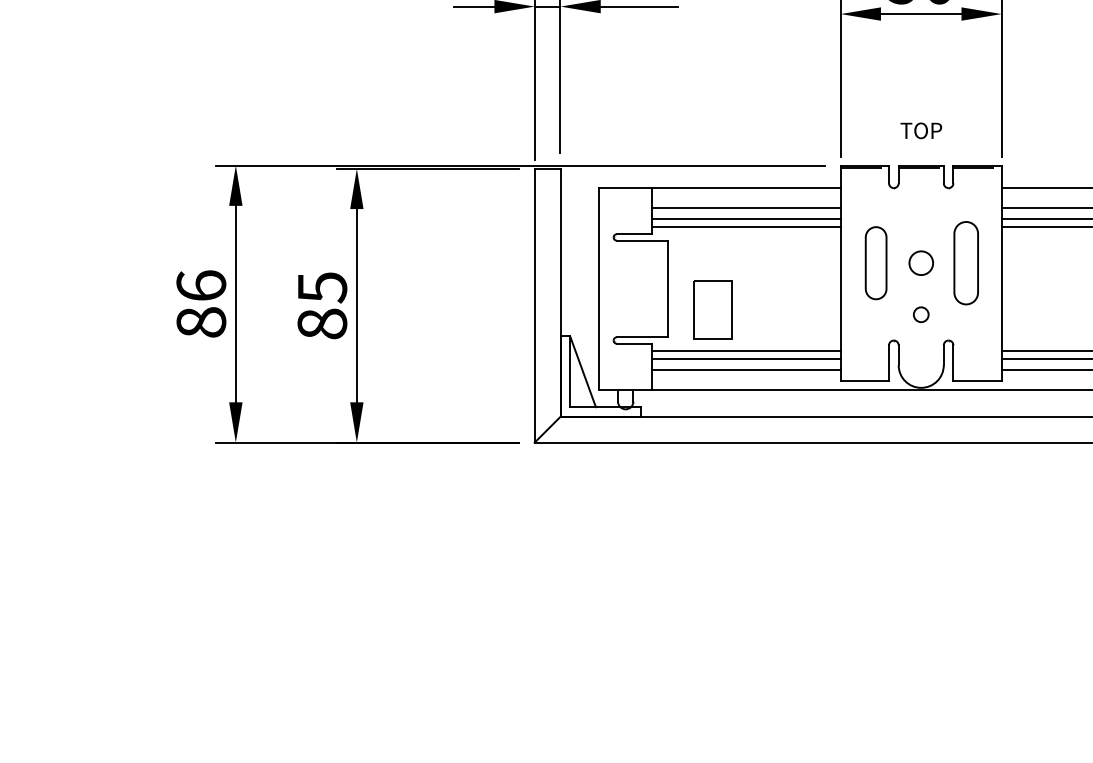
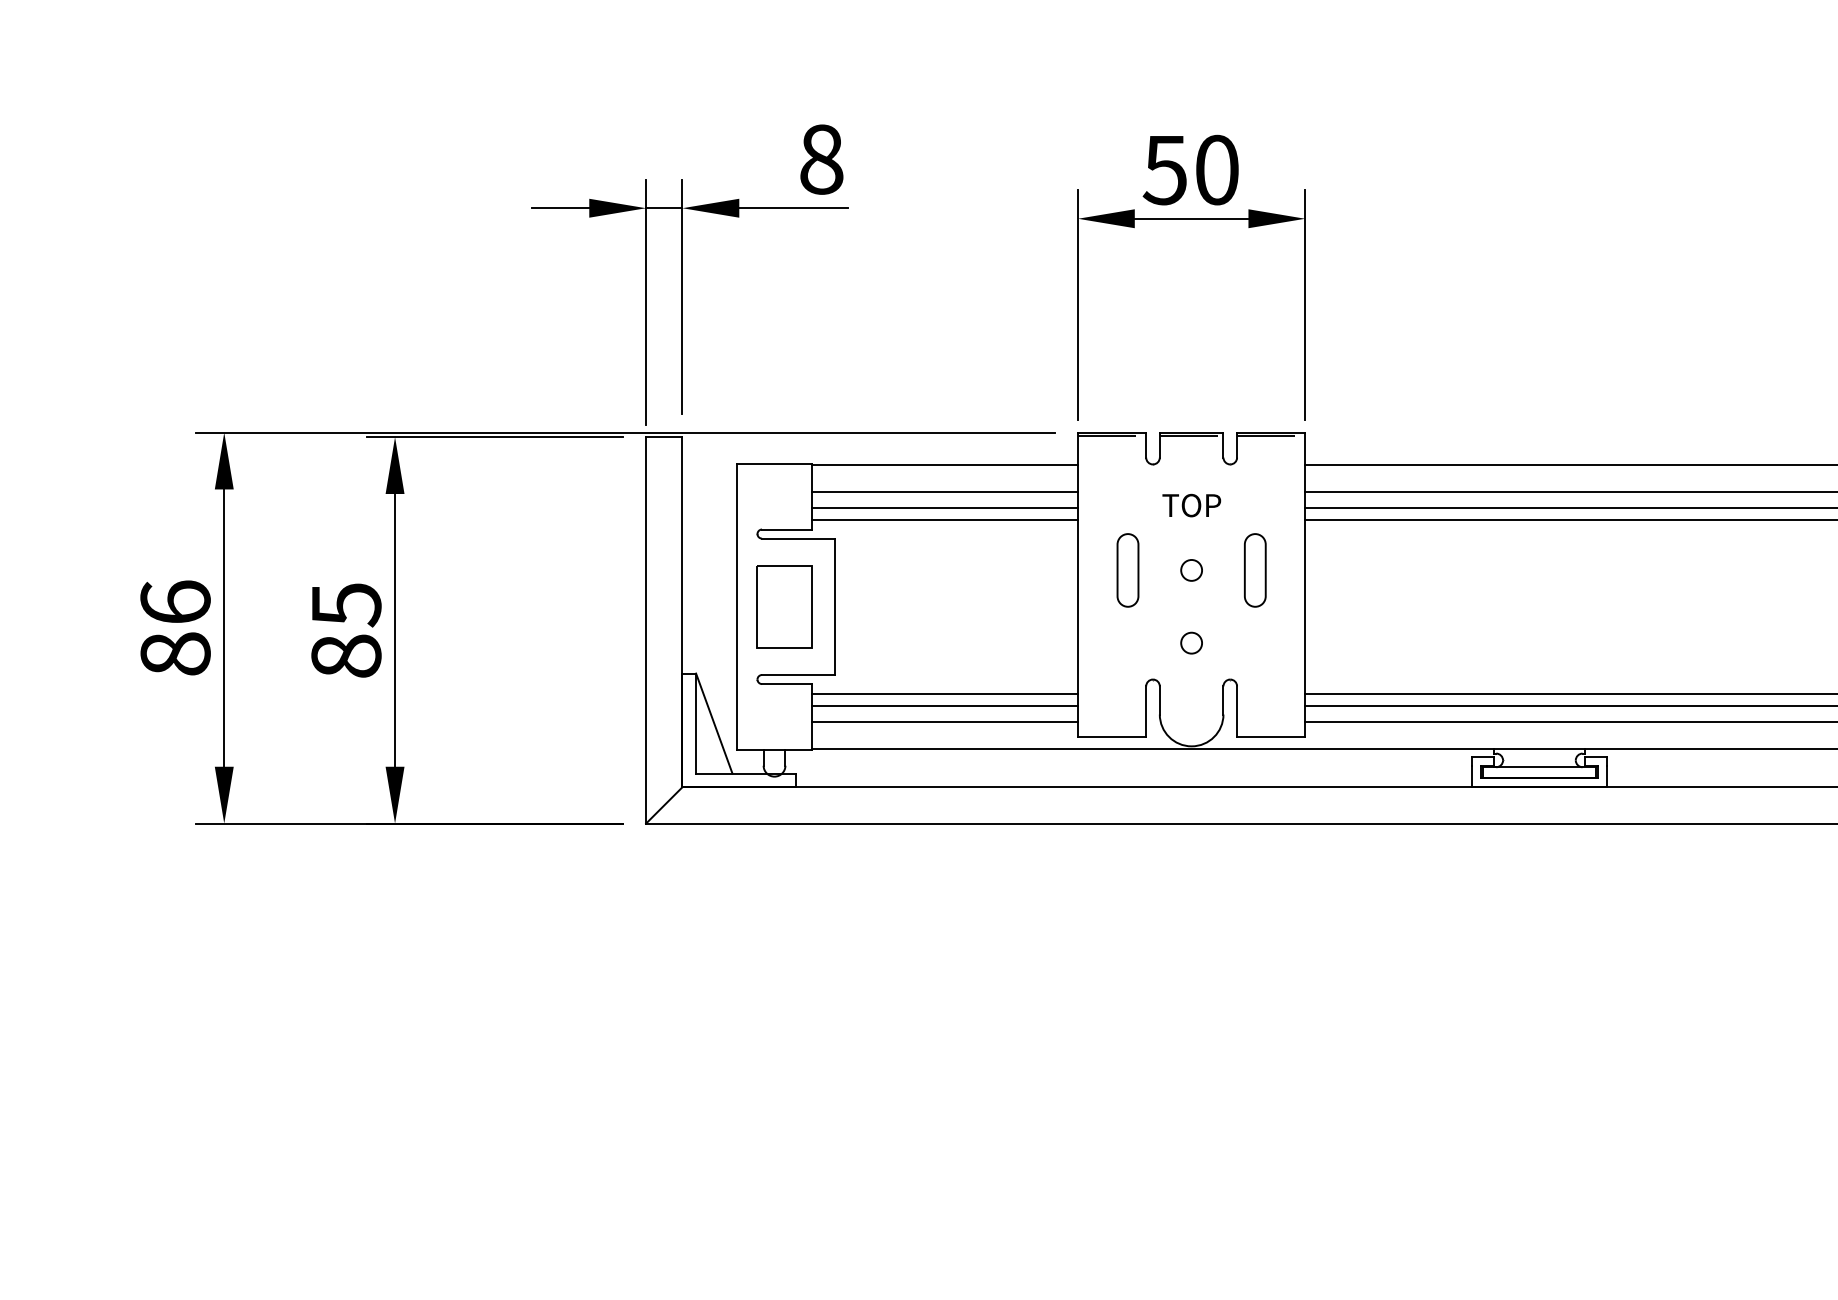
text: (921, 130) -> (1191, 505), moved
part: (875, 263) -> (1127, 570), size x0.71
circle: (921, 263) -> (1191, 570), size x0.62
part: (966, 263) -> (1255, 570), size x0.62
part: (712, 309) -> (784, 606), moved

